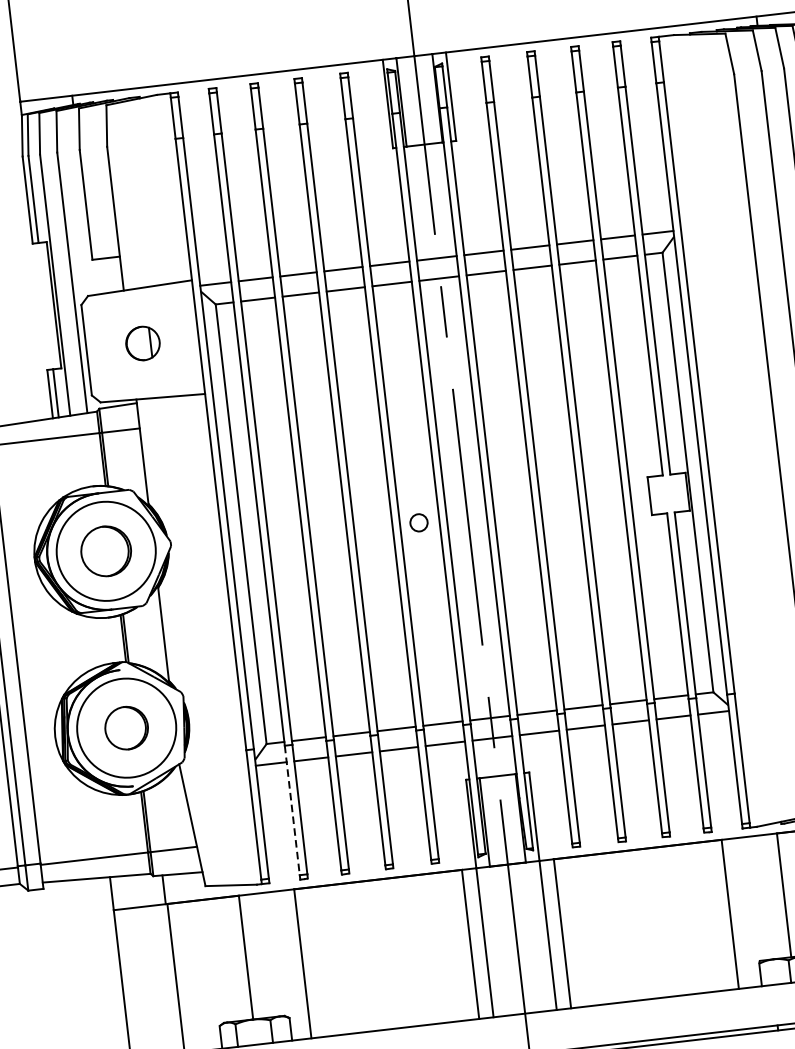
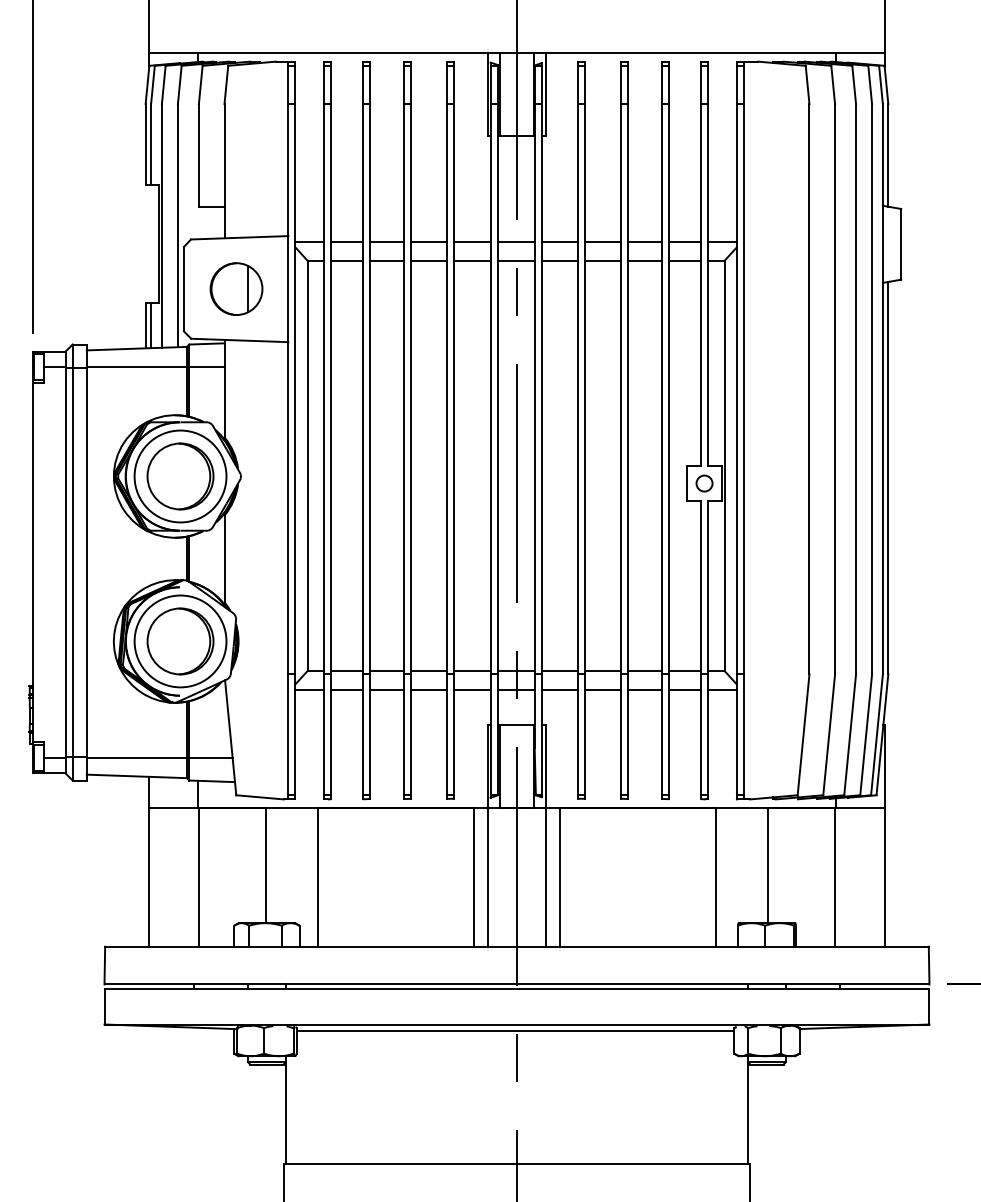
part: (142, 342) -> (236, 288), size x1.67
circle: (418, 522) -> (704, 483), moved
part: (106, 551) -> (180, 476), size x1.43
part: (126, 728) -> (180, 641), size x1.67
line: (292, 811) -> (324, 735), dashed -> solid

